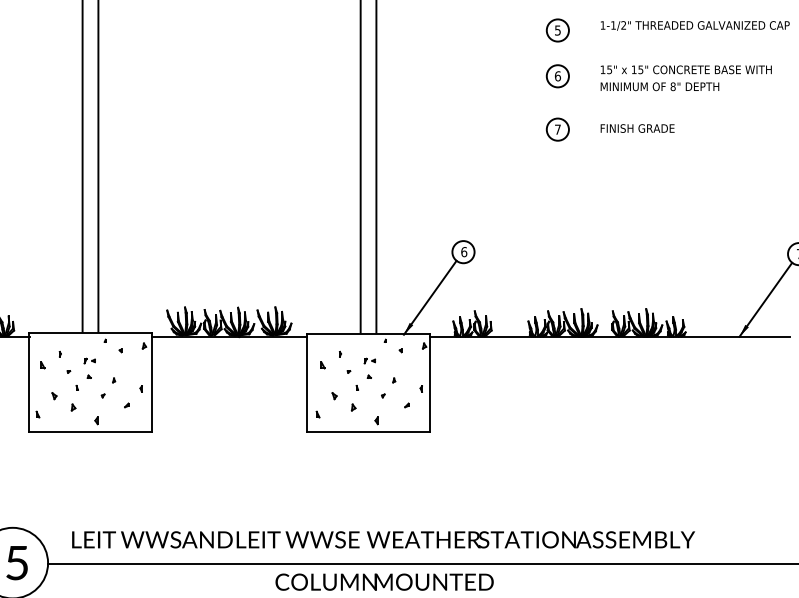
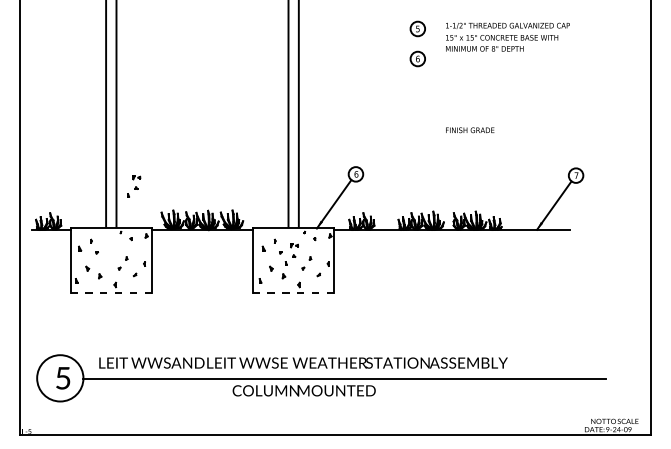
text: (686, 78) -> (502, 43), moved
part: (557, 128) -> (417, 93), removed
text: (638, 128) -> (470, 130), moved
part: (86, 374) -> (134, 186), moved
line: (90, 432) -> (111, 292), solid -> dashed
line: (368, 432) -> (293, 292), solid -> dashed

